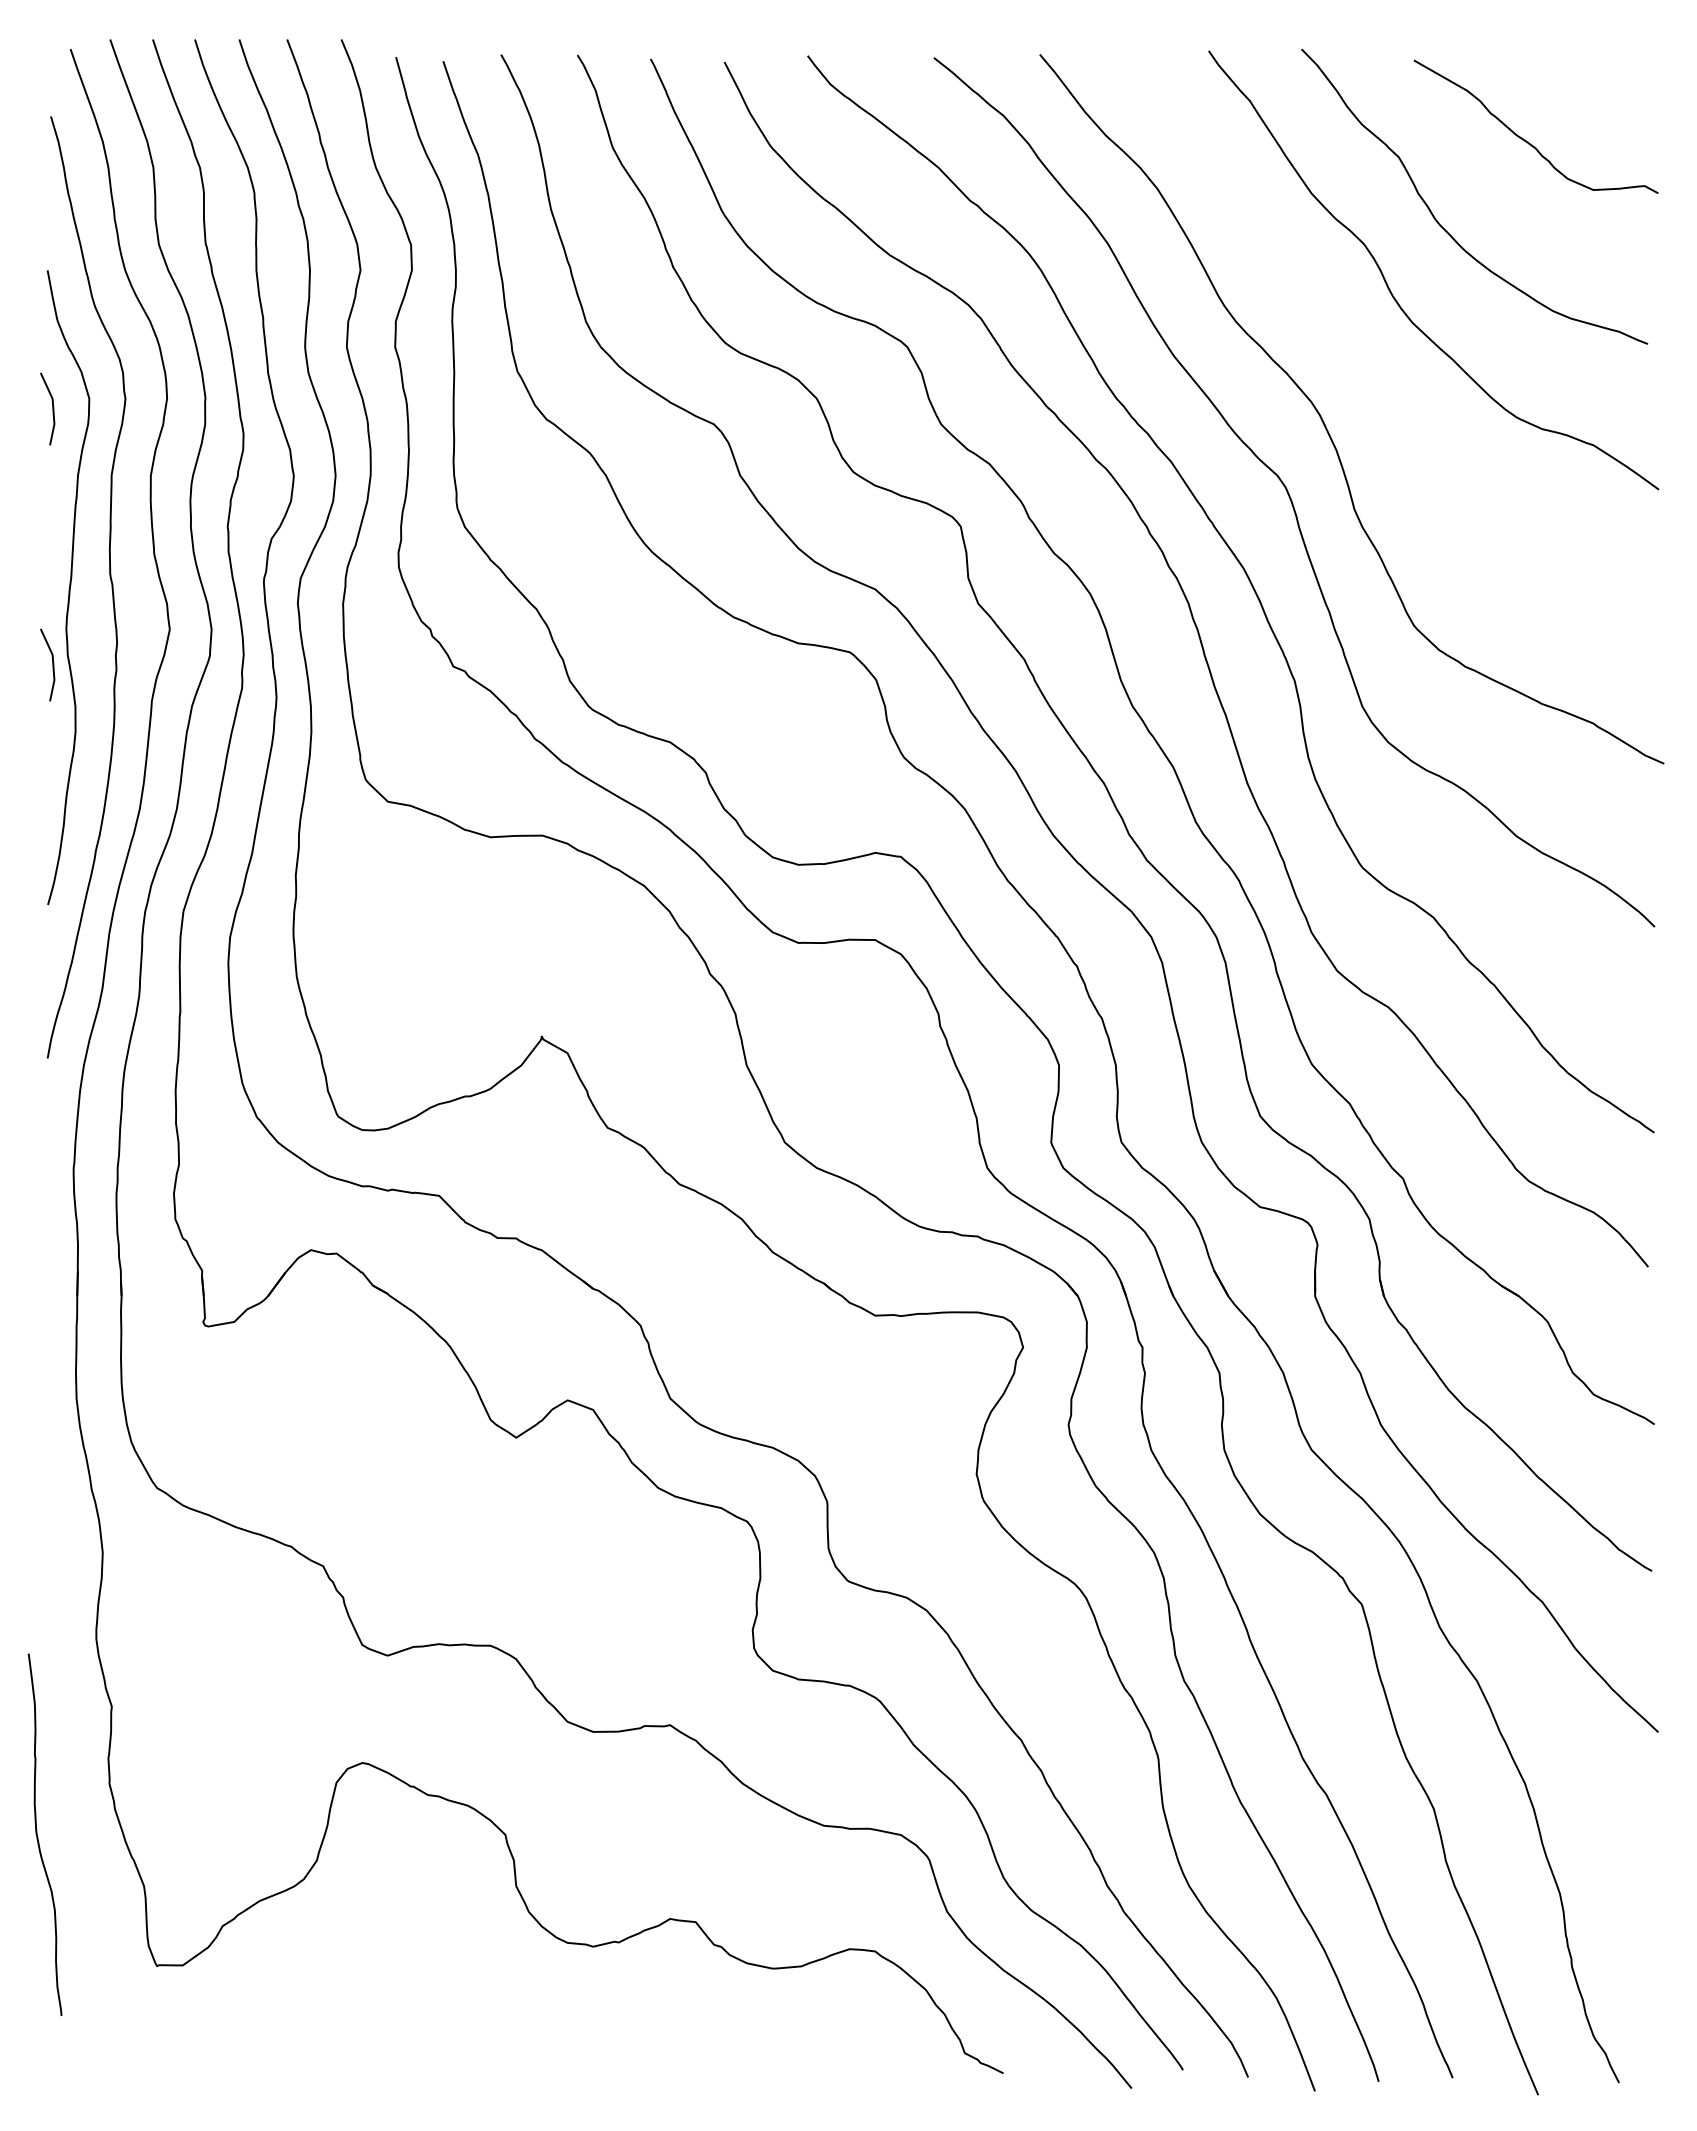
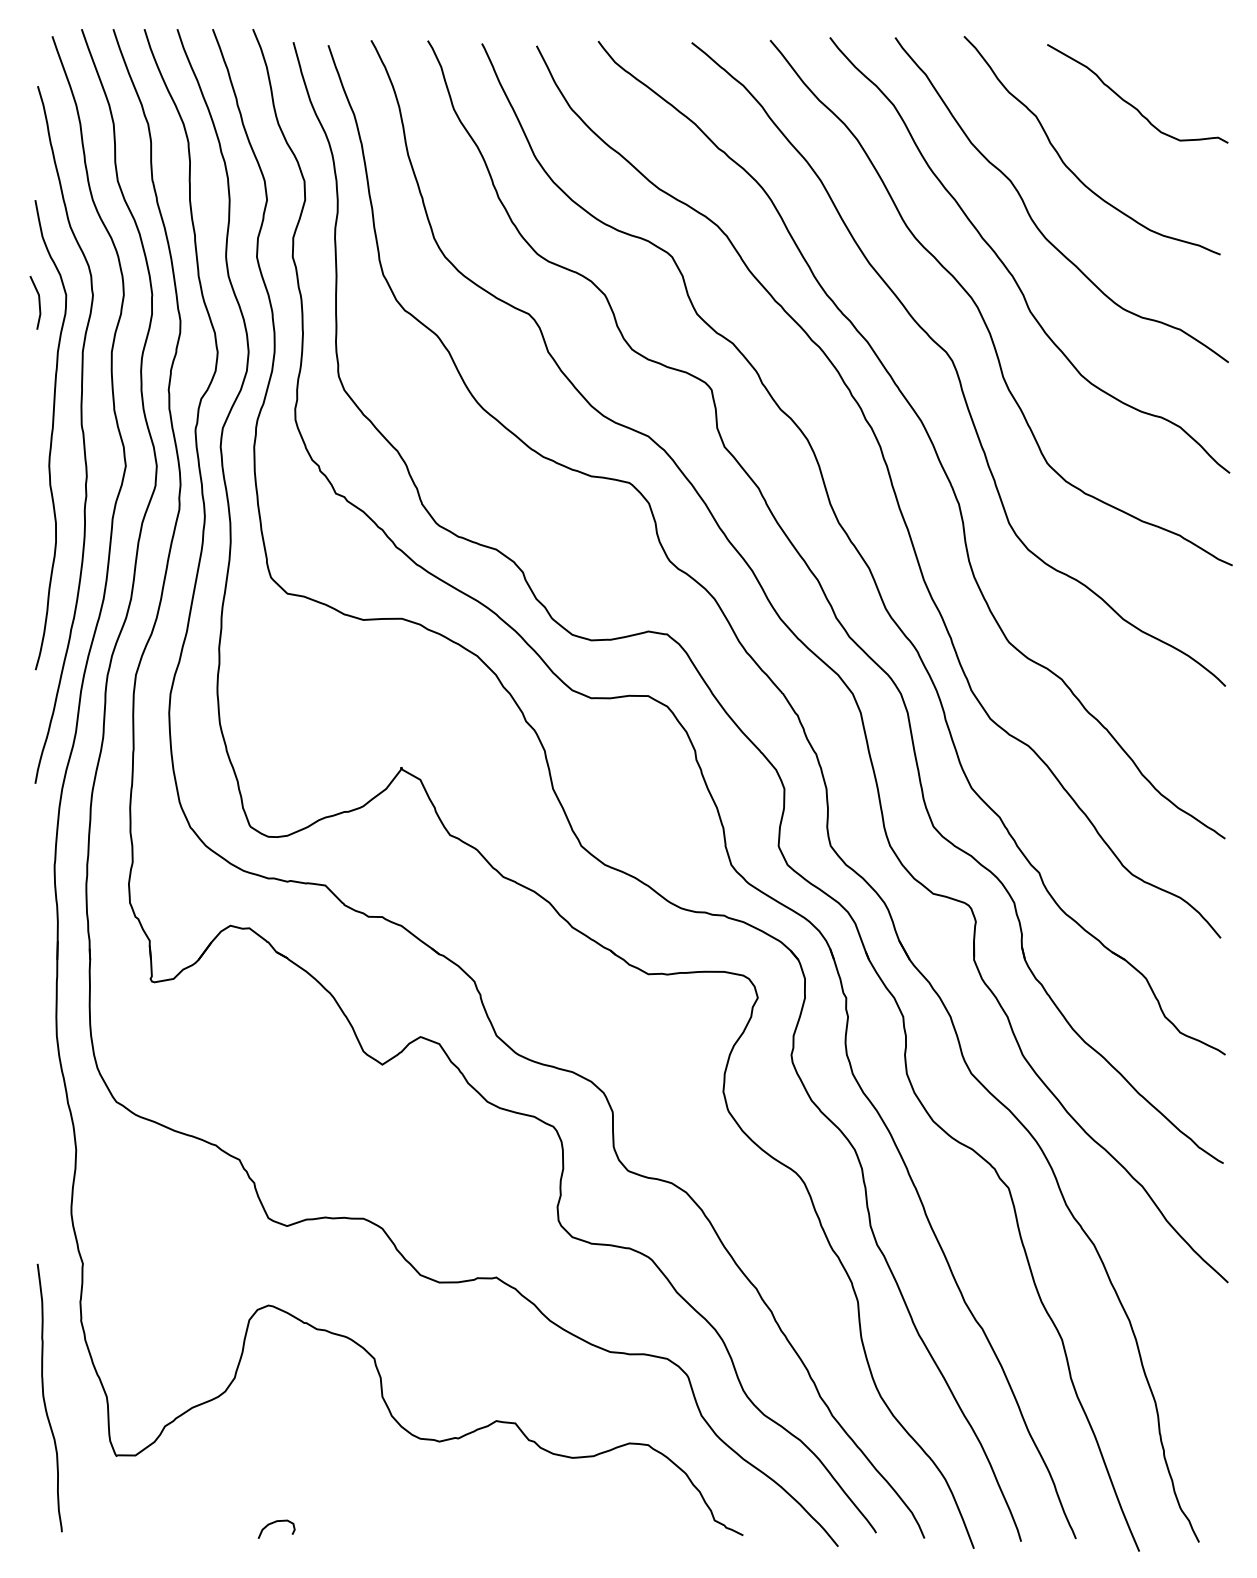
curve: (1363, 366) -> (1009, 271), added
line: (52, 664) -> (38, 492), removed
curve: (38, 1836) -> (44, 1399), moved
curve: (371, 2056) -> (275, 1522), added

